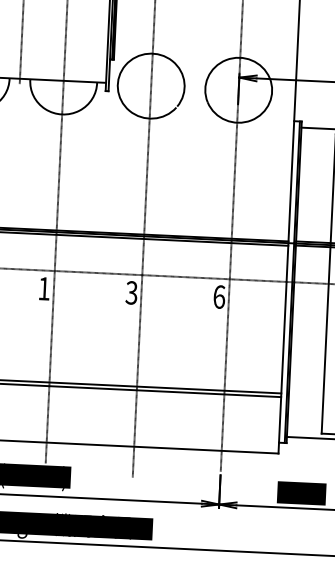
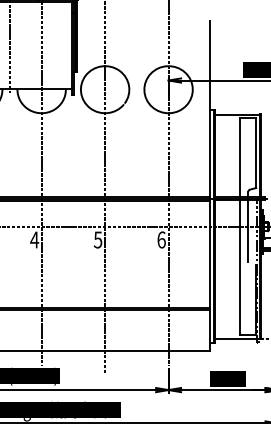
text: (44, 288) -> (34, 239), 1 -> 4
text: (132, 292) -> (98, 239), 3 -> 5

